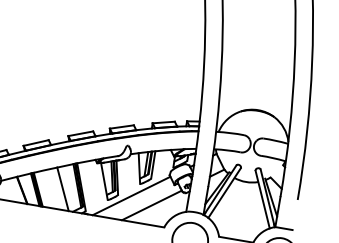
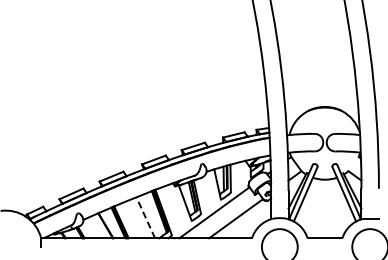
line: (62, 188) -> (145, 217), solid -> dashed

